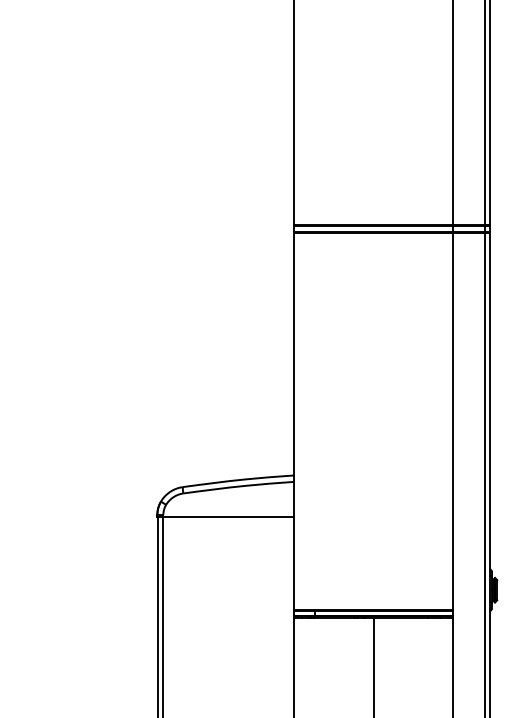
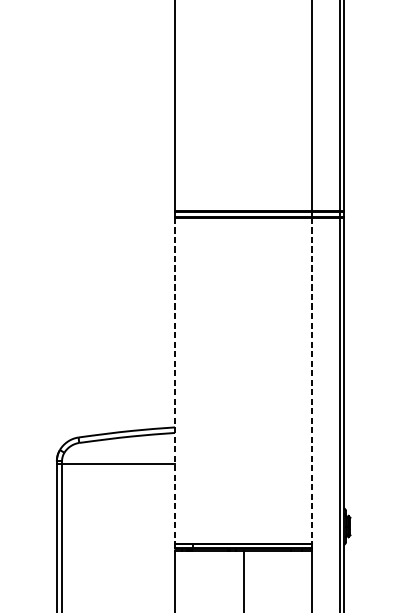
line: (294, 421) -> (175, 380), solid -> dashed
line: (452, 421) -> (311, 380), solid -> dashed

